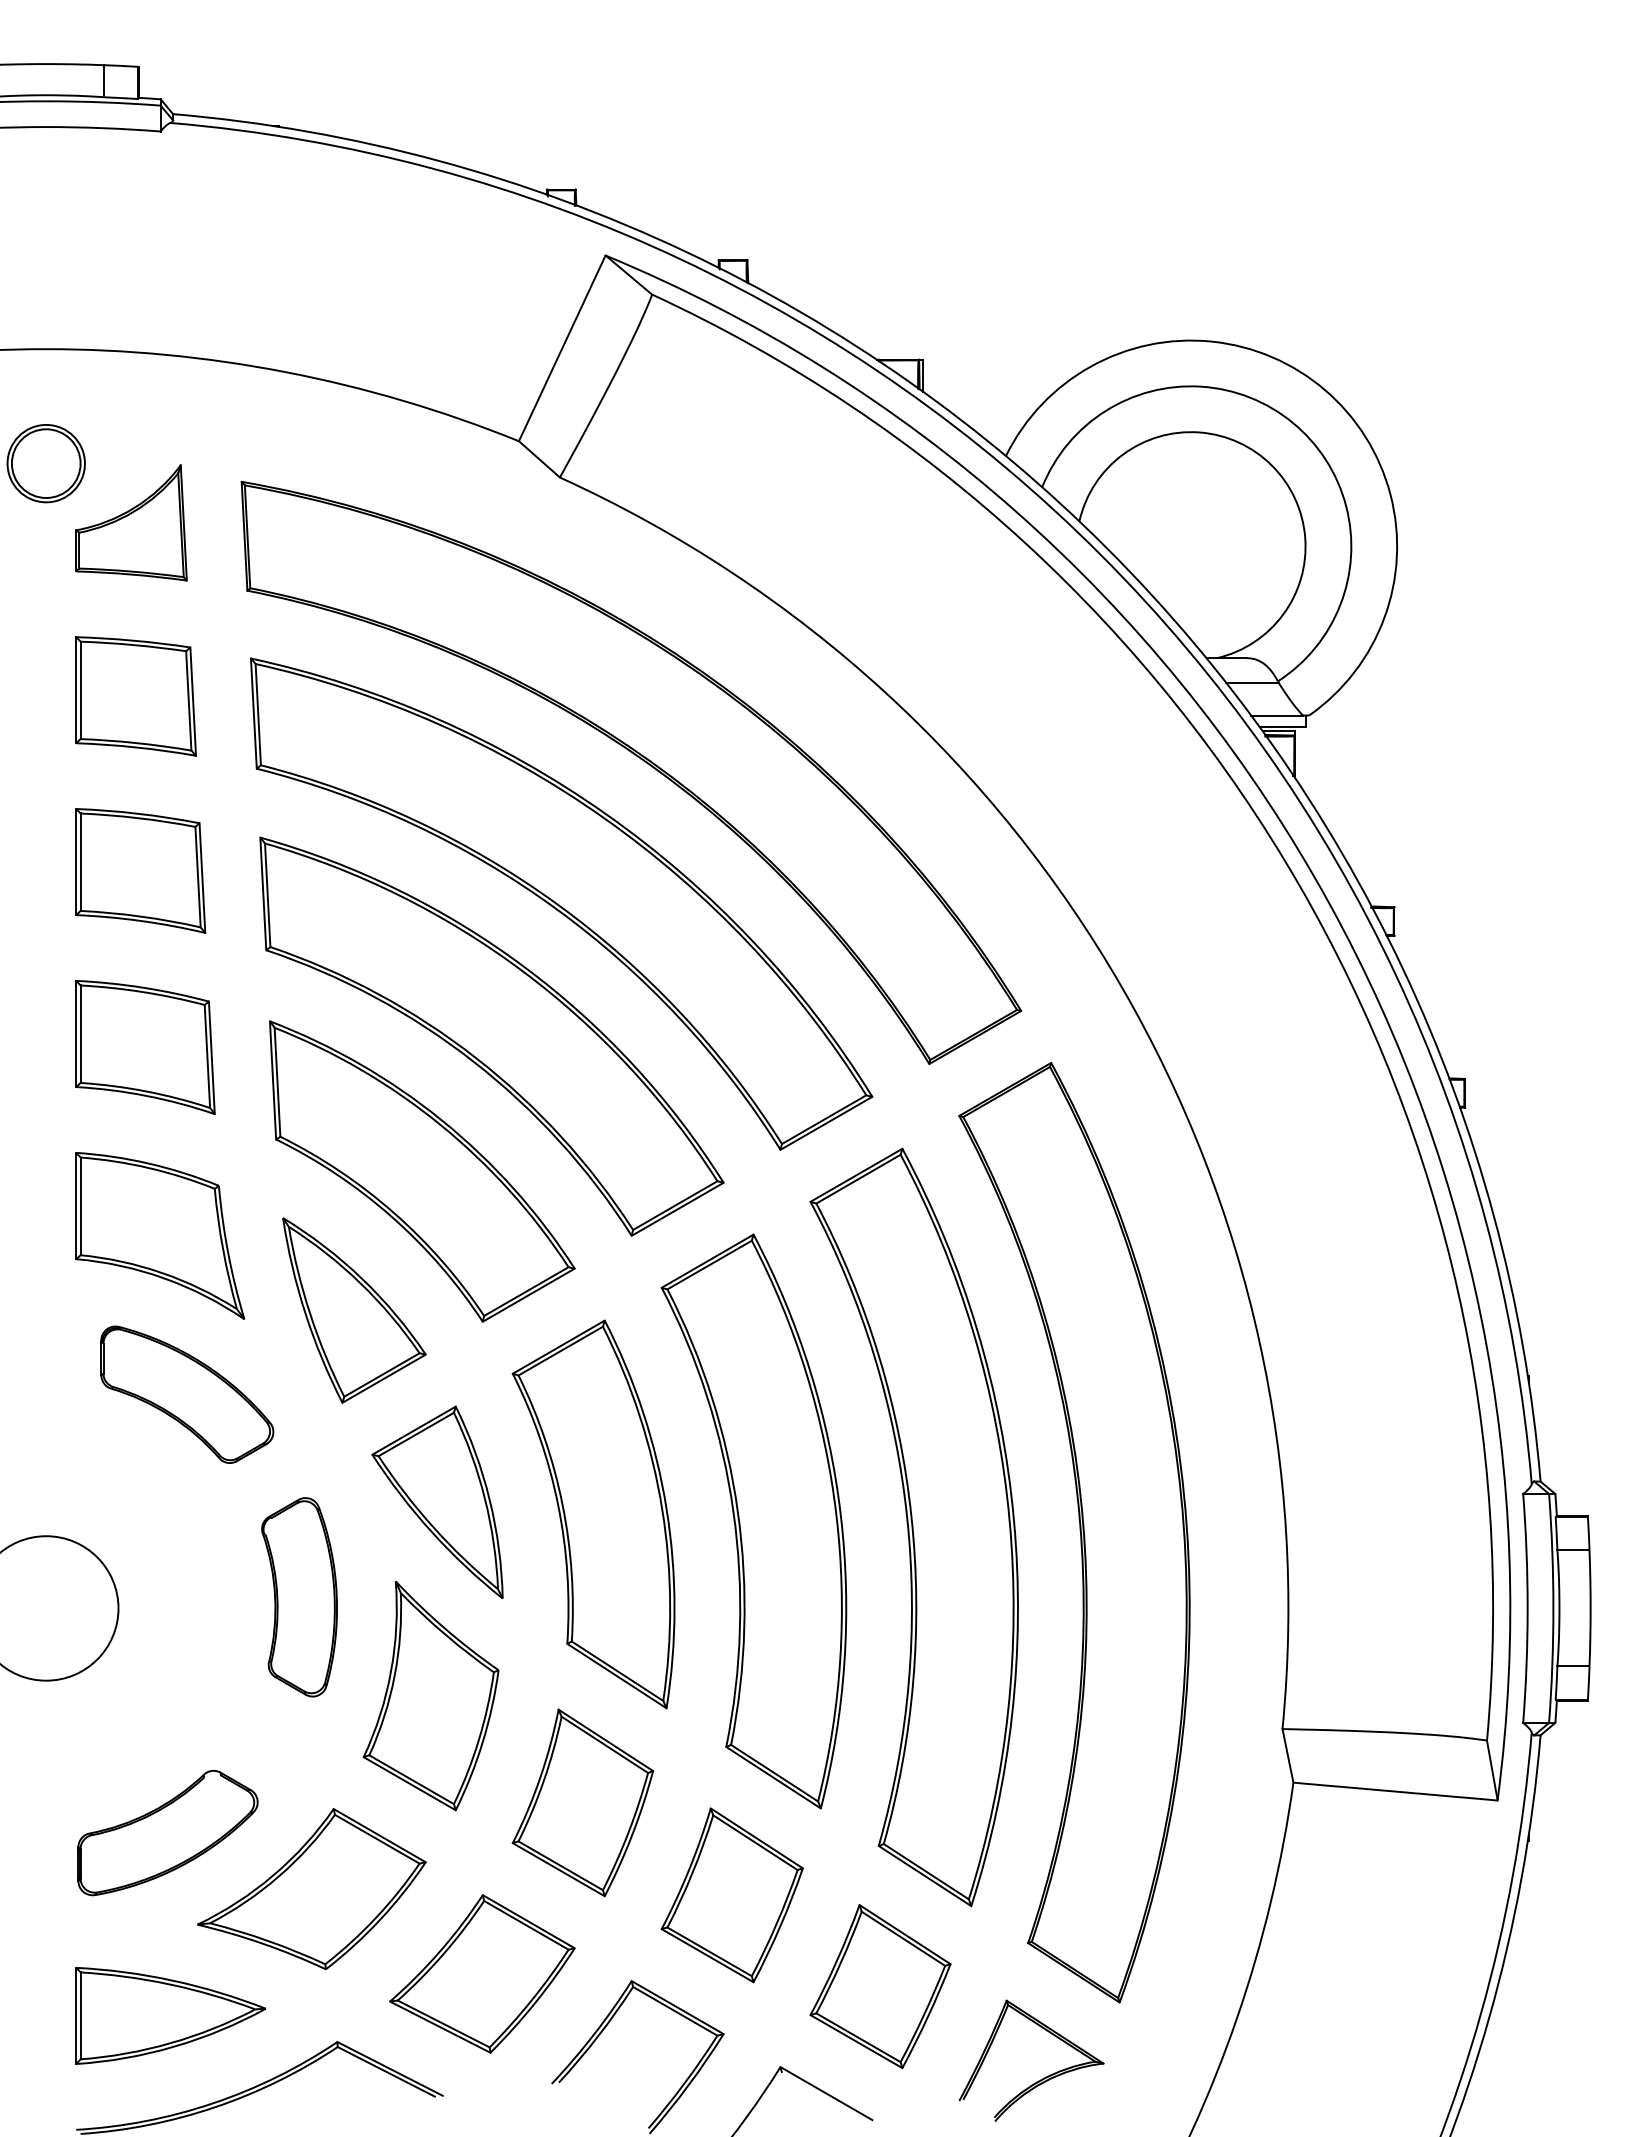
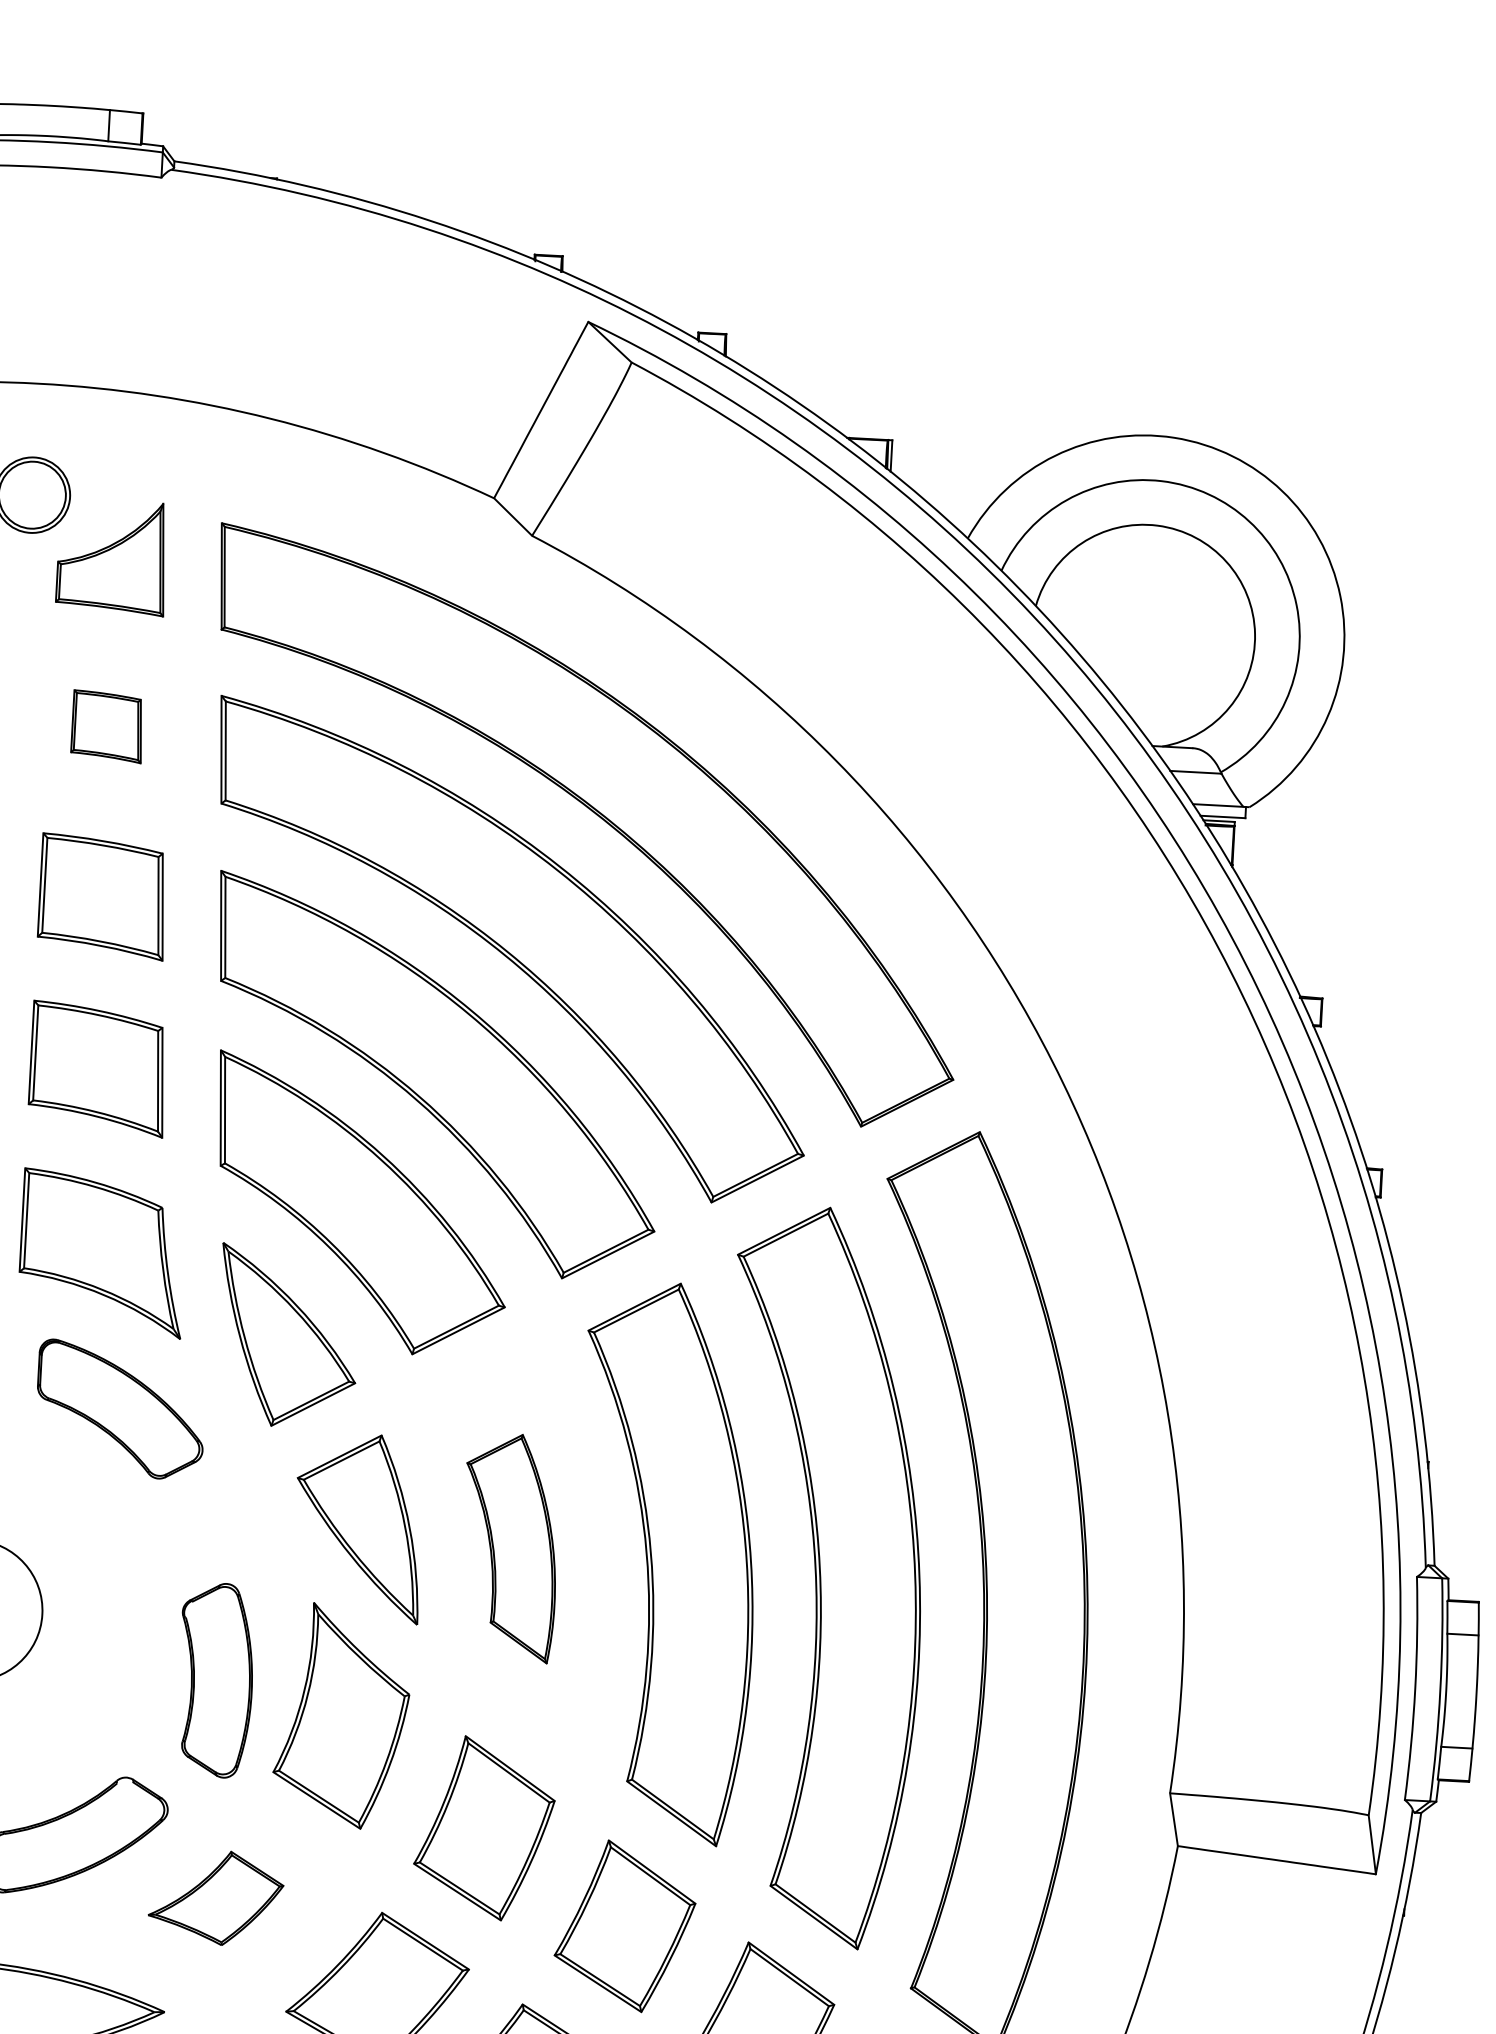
part: (135, 696) -> (107, 726), size x0.6
part: (593, 1514) -> (510, 1547), size x0.6
part: (299, 1597) -> (215, 1680), moved
part: (311, 1888) -> (215, 1897), size x0.6

